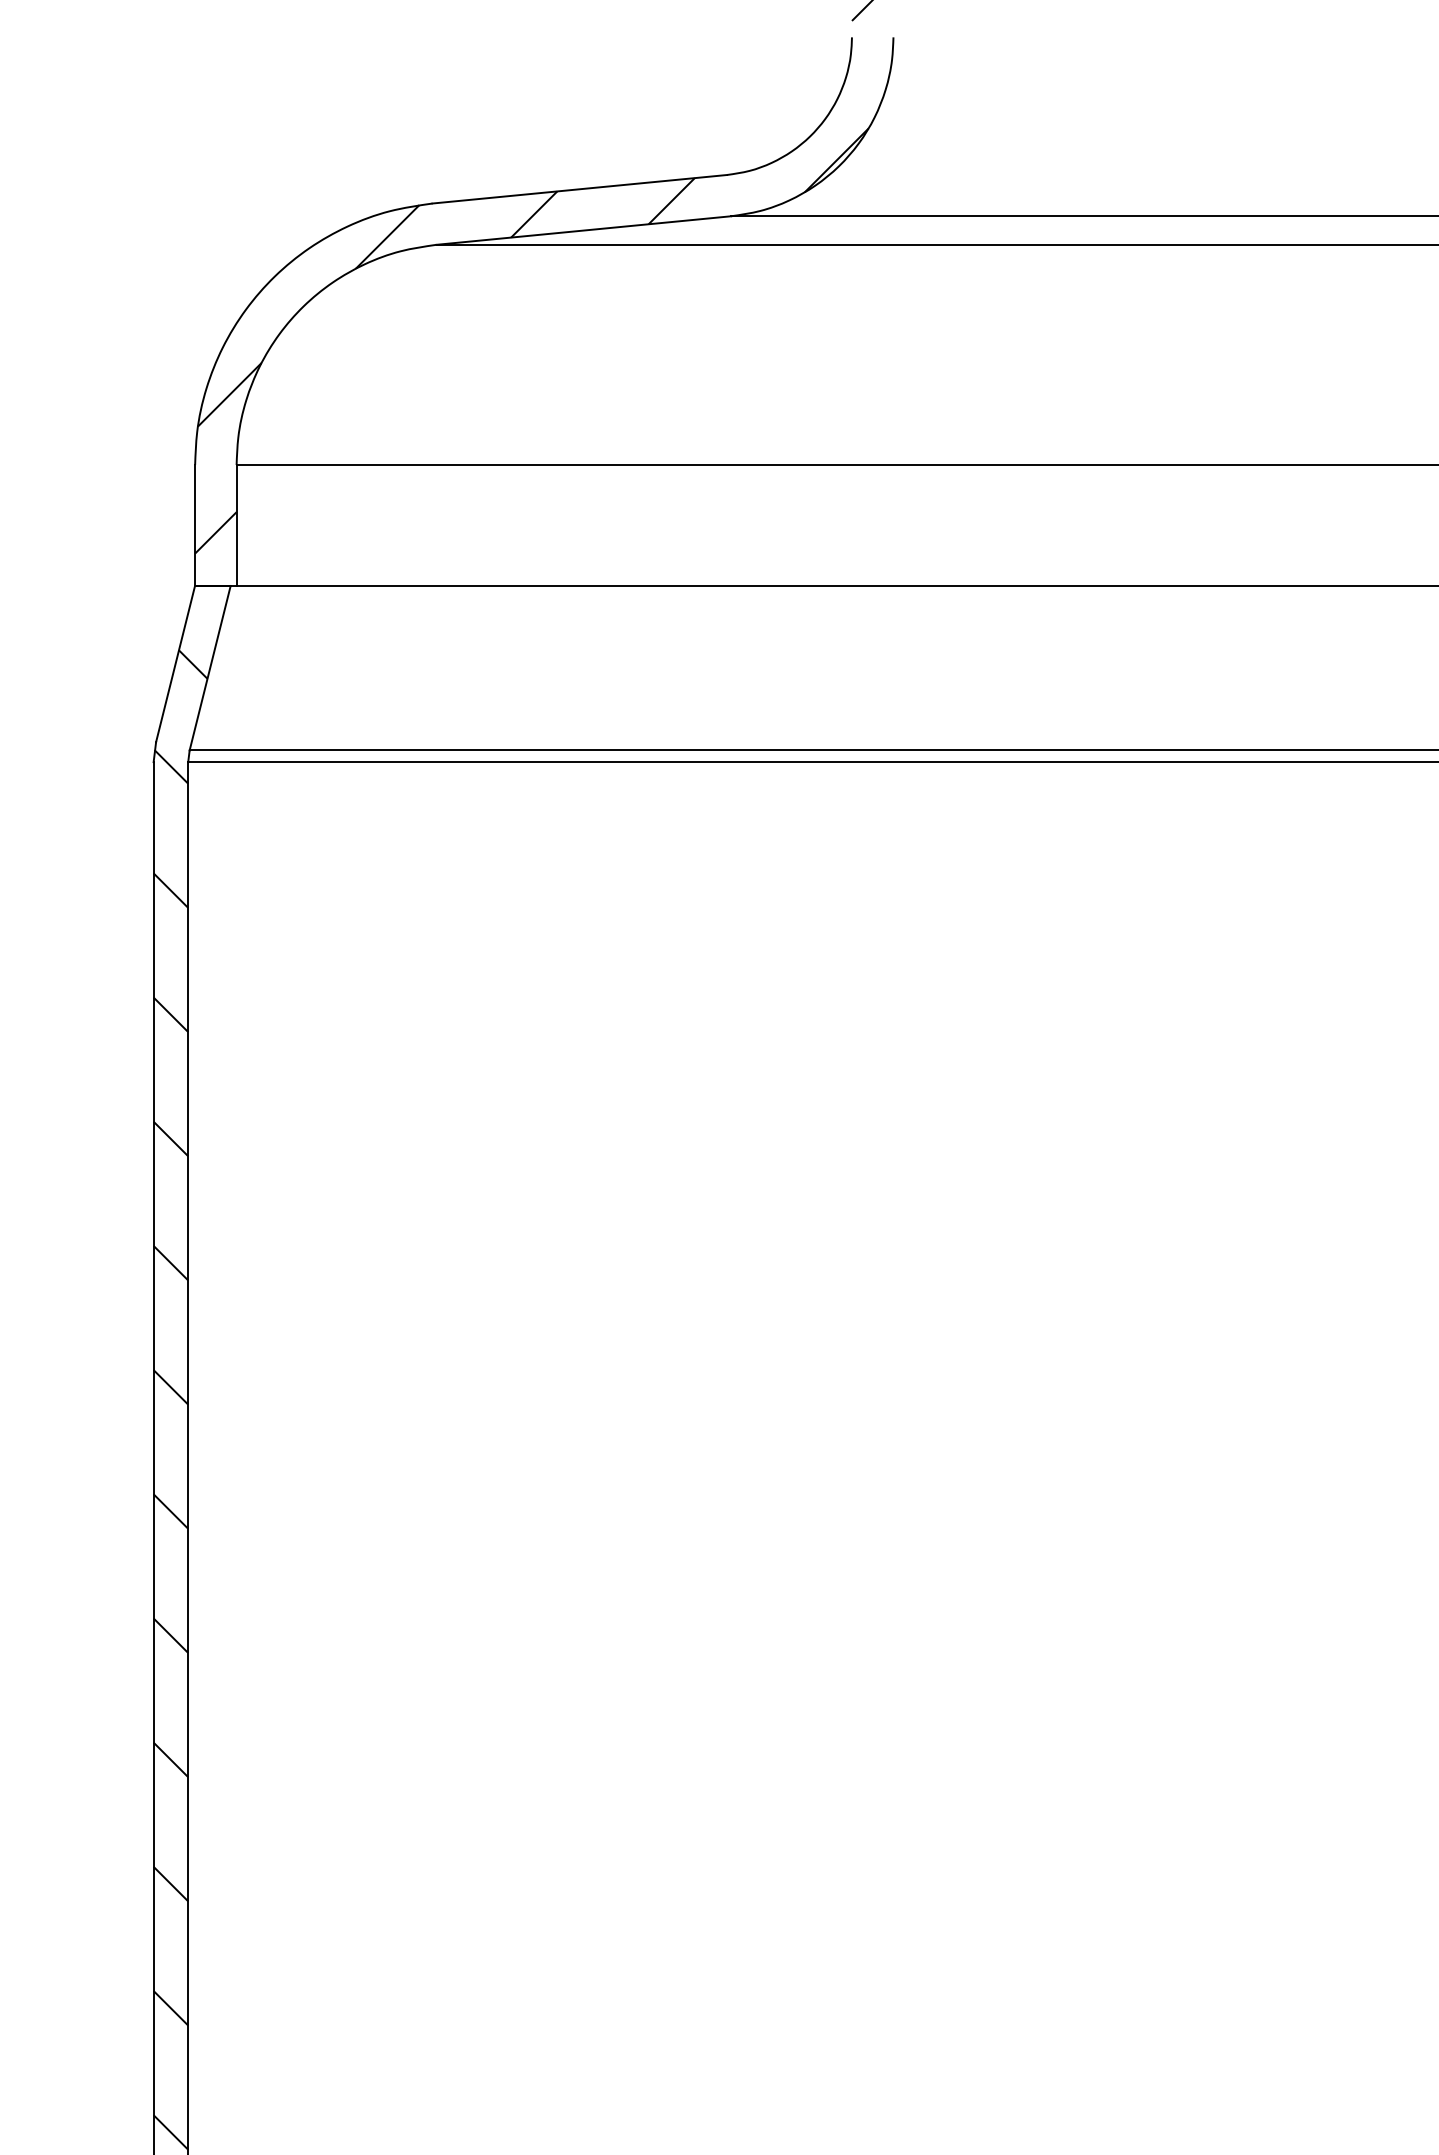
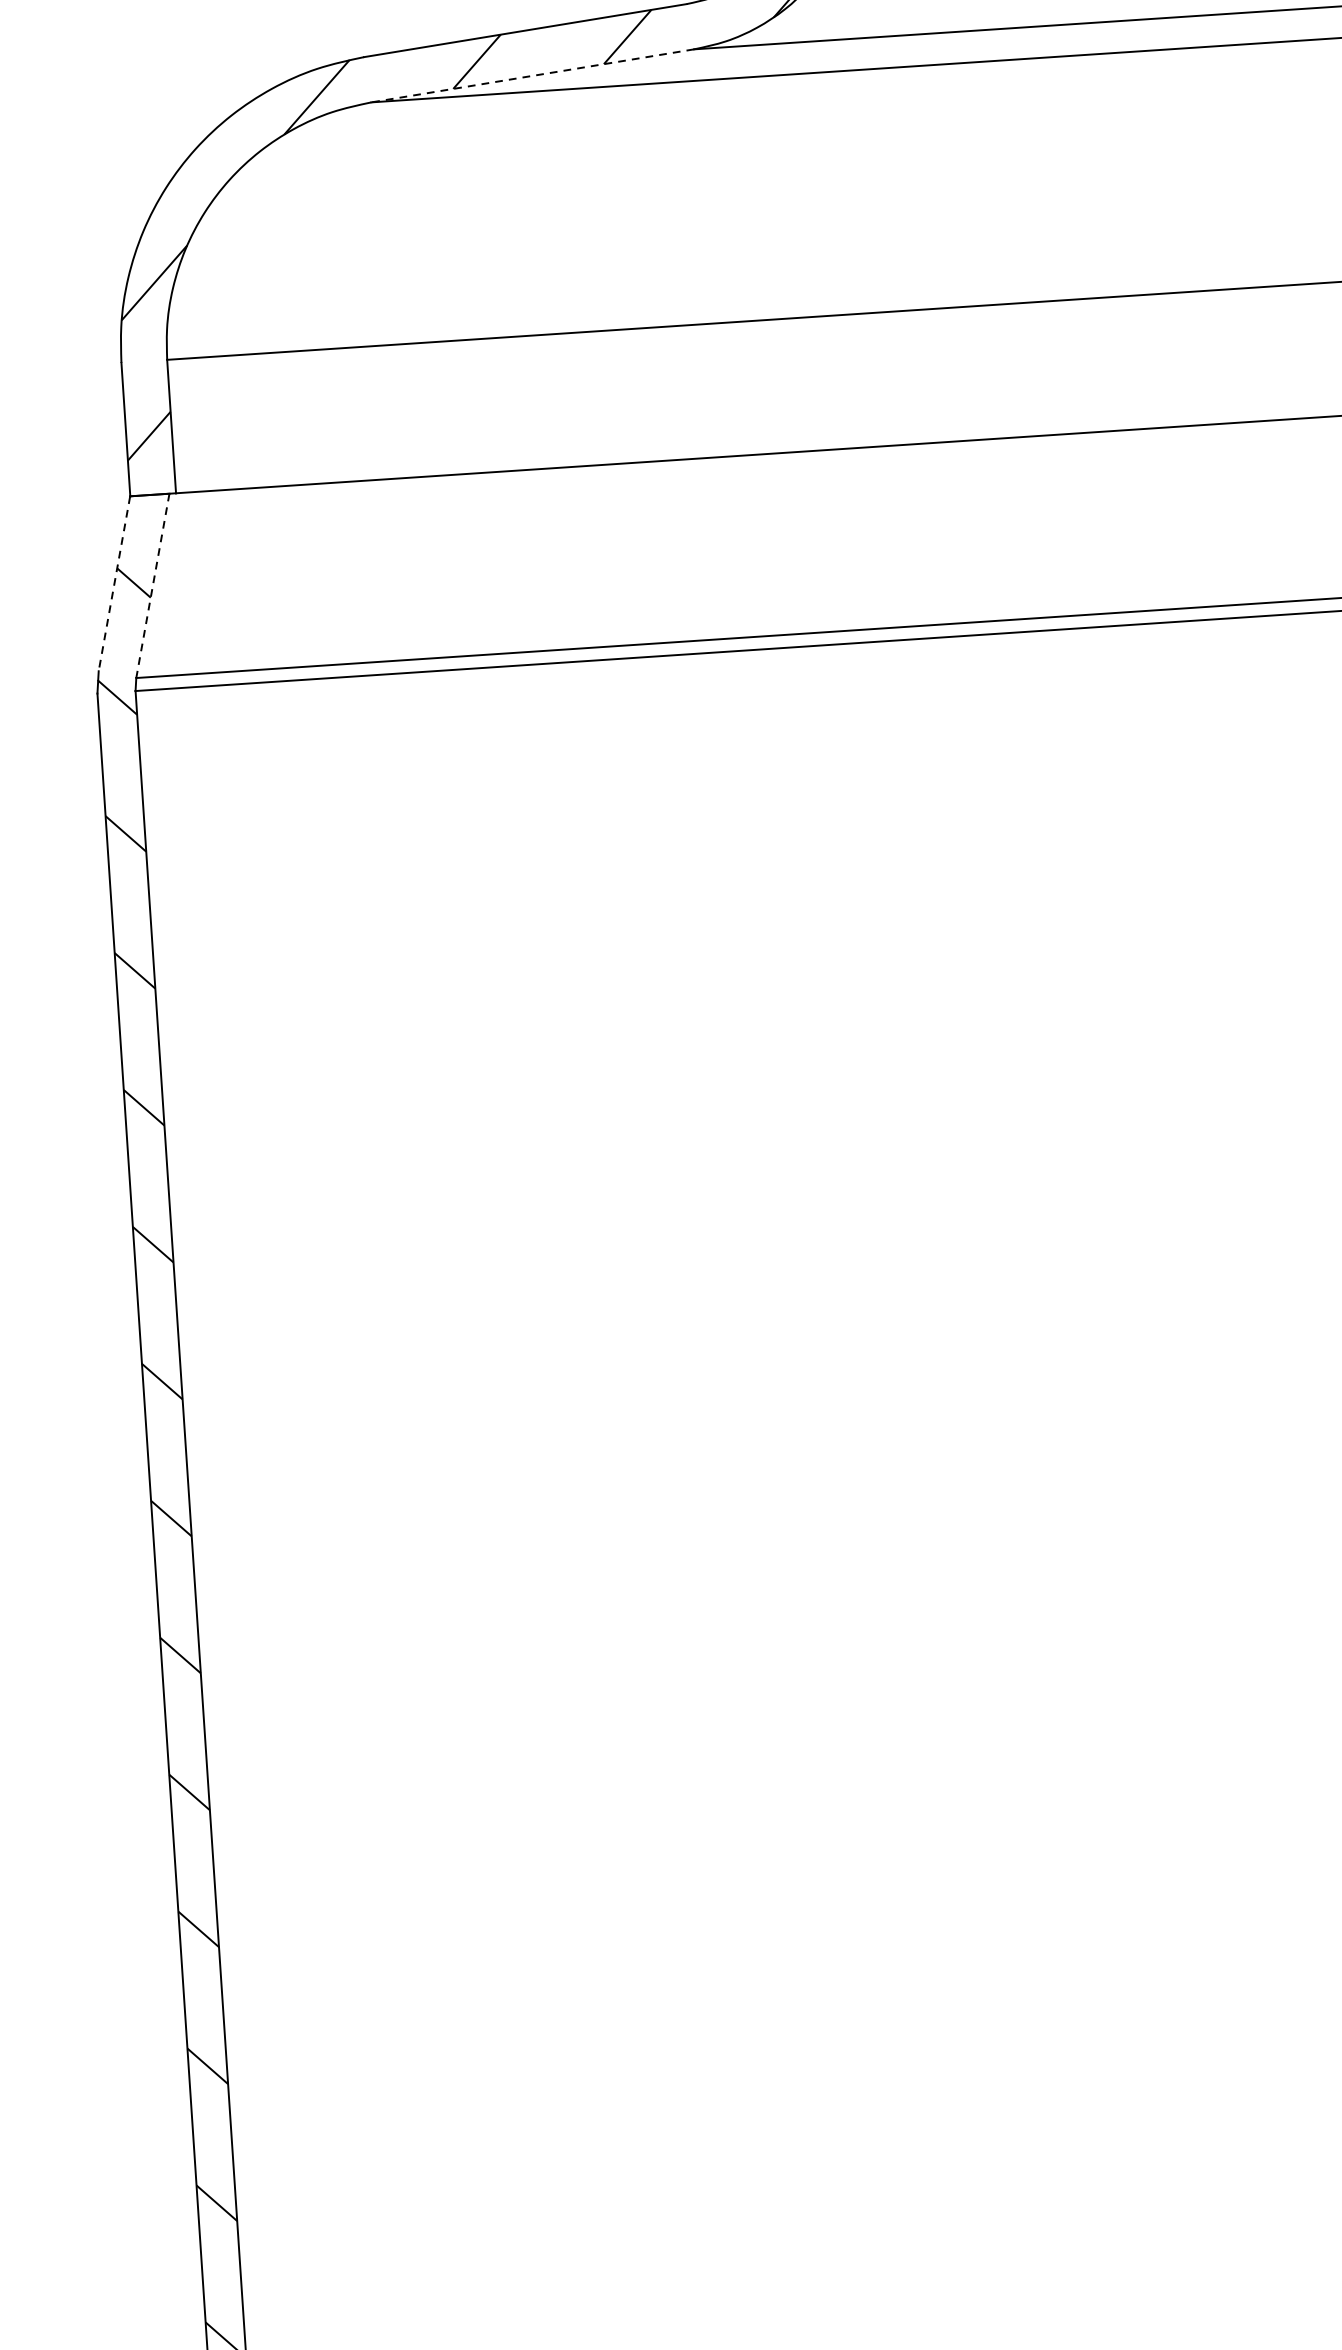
line: (583, 230) -> (532, 75), solid -> dashed
line: (175, 664) -> (114, 584), solid -> dashed
line: (210, 668) -> (153, 586), solid -> dashed

